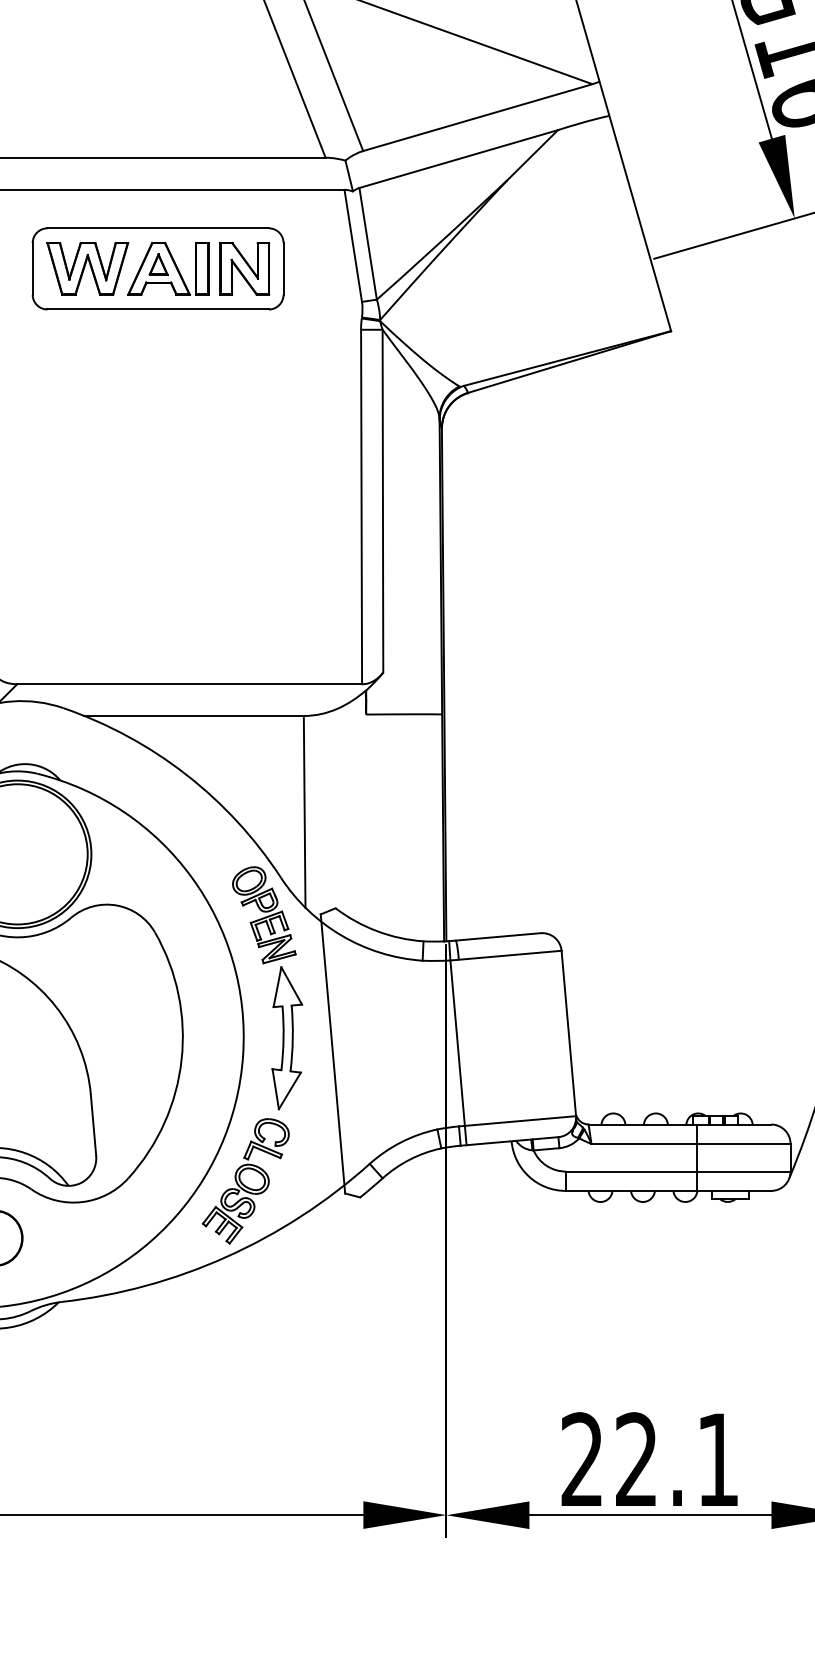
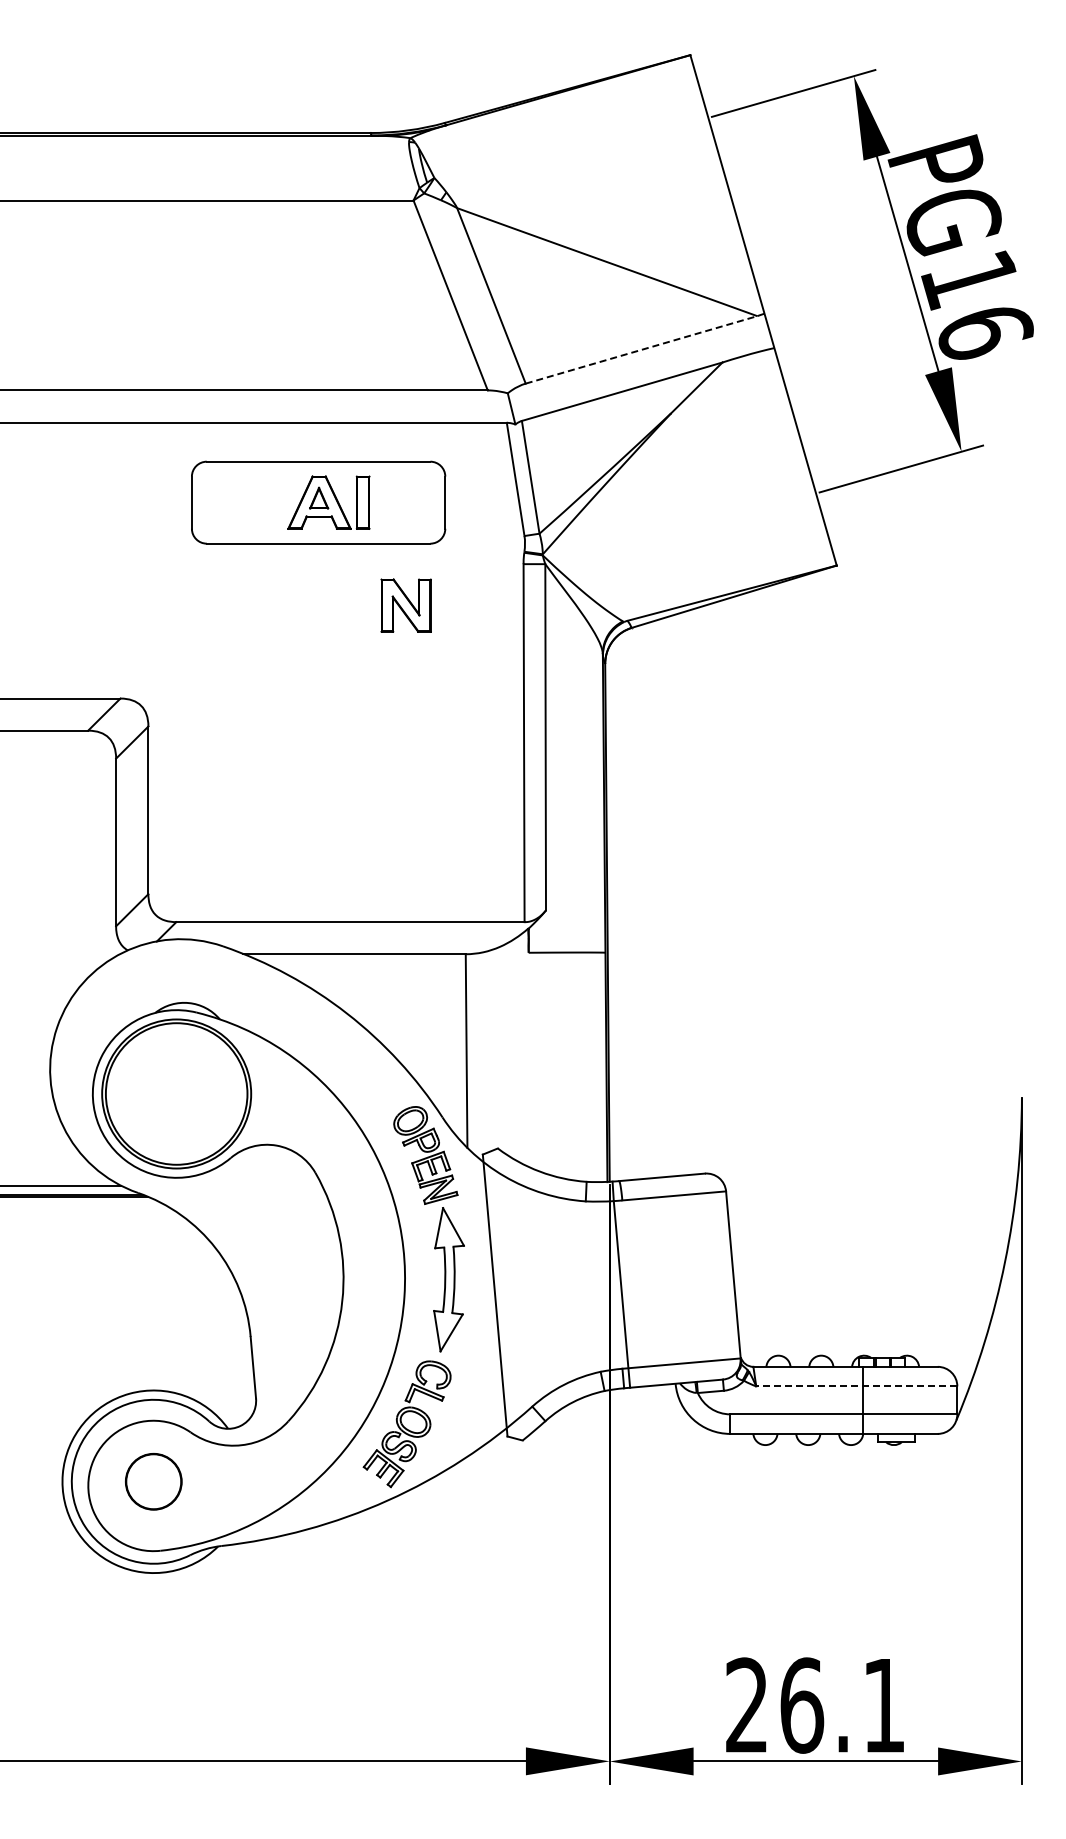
line: (477, 117) -> (641, 349), solid -> dashed
part: (87, 268) -> (247, 502), removed
part: (244, 268) -> (405, 605), moved
line: (690, 1143) -> (856, 1386), solid -> dashed
text: (637, 1459) -> (802, 1705), 22.1 -> 26.1

